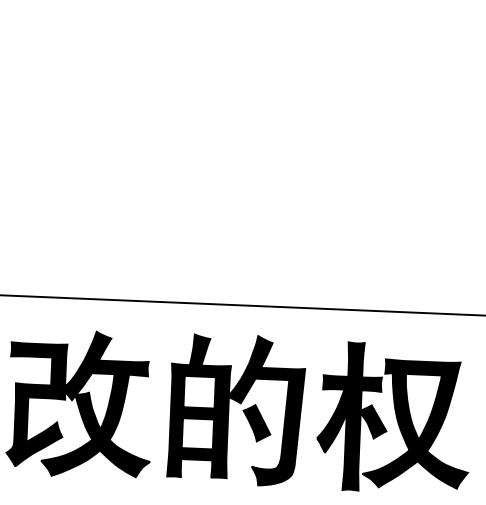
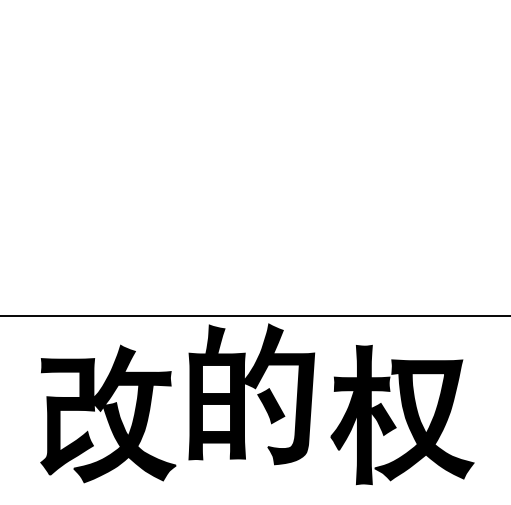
part: (236, 409) -> (251, 394), moved

